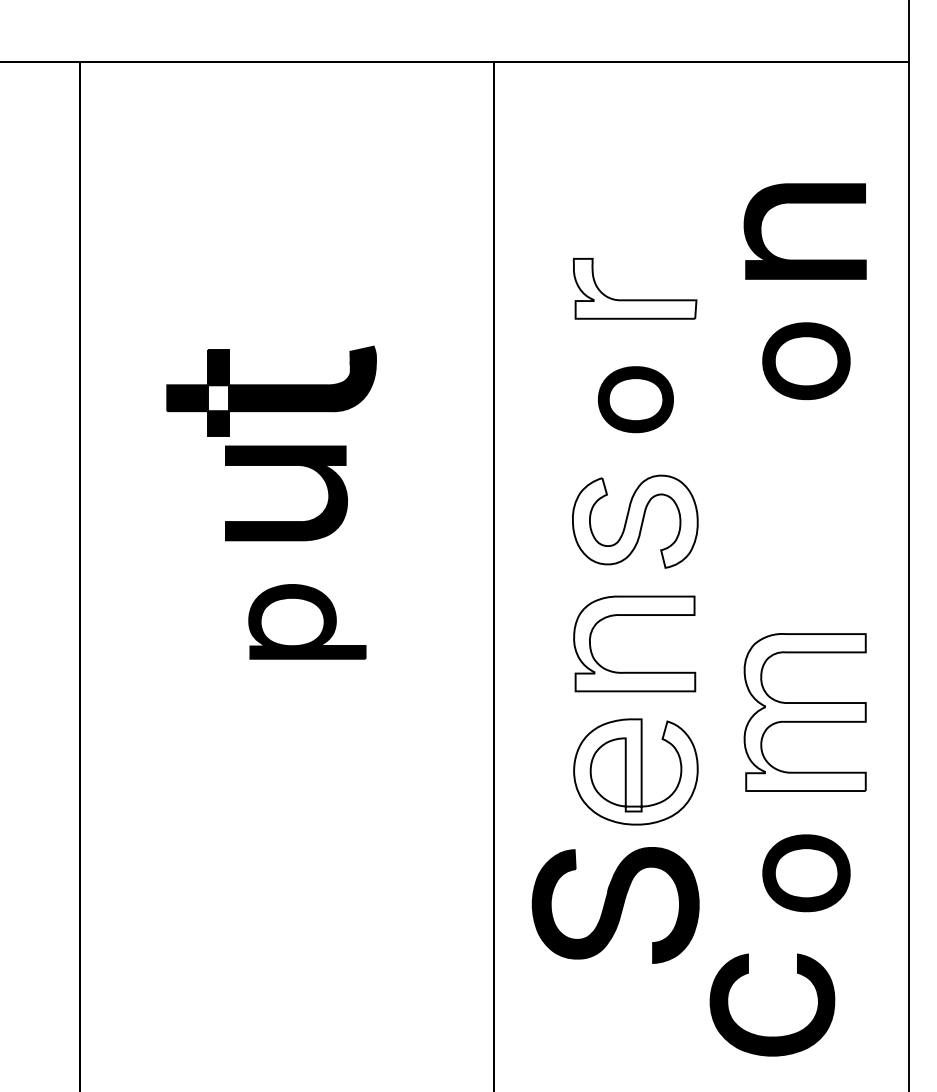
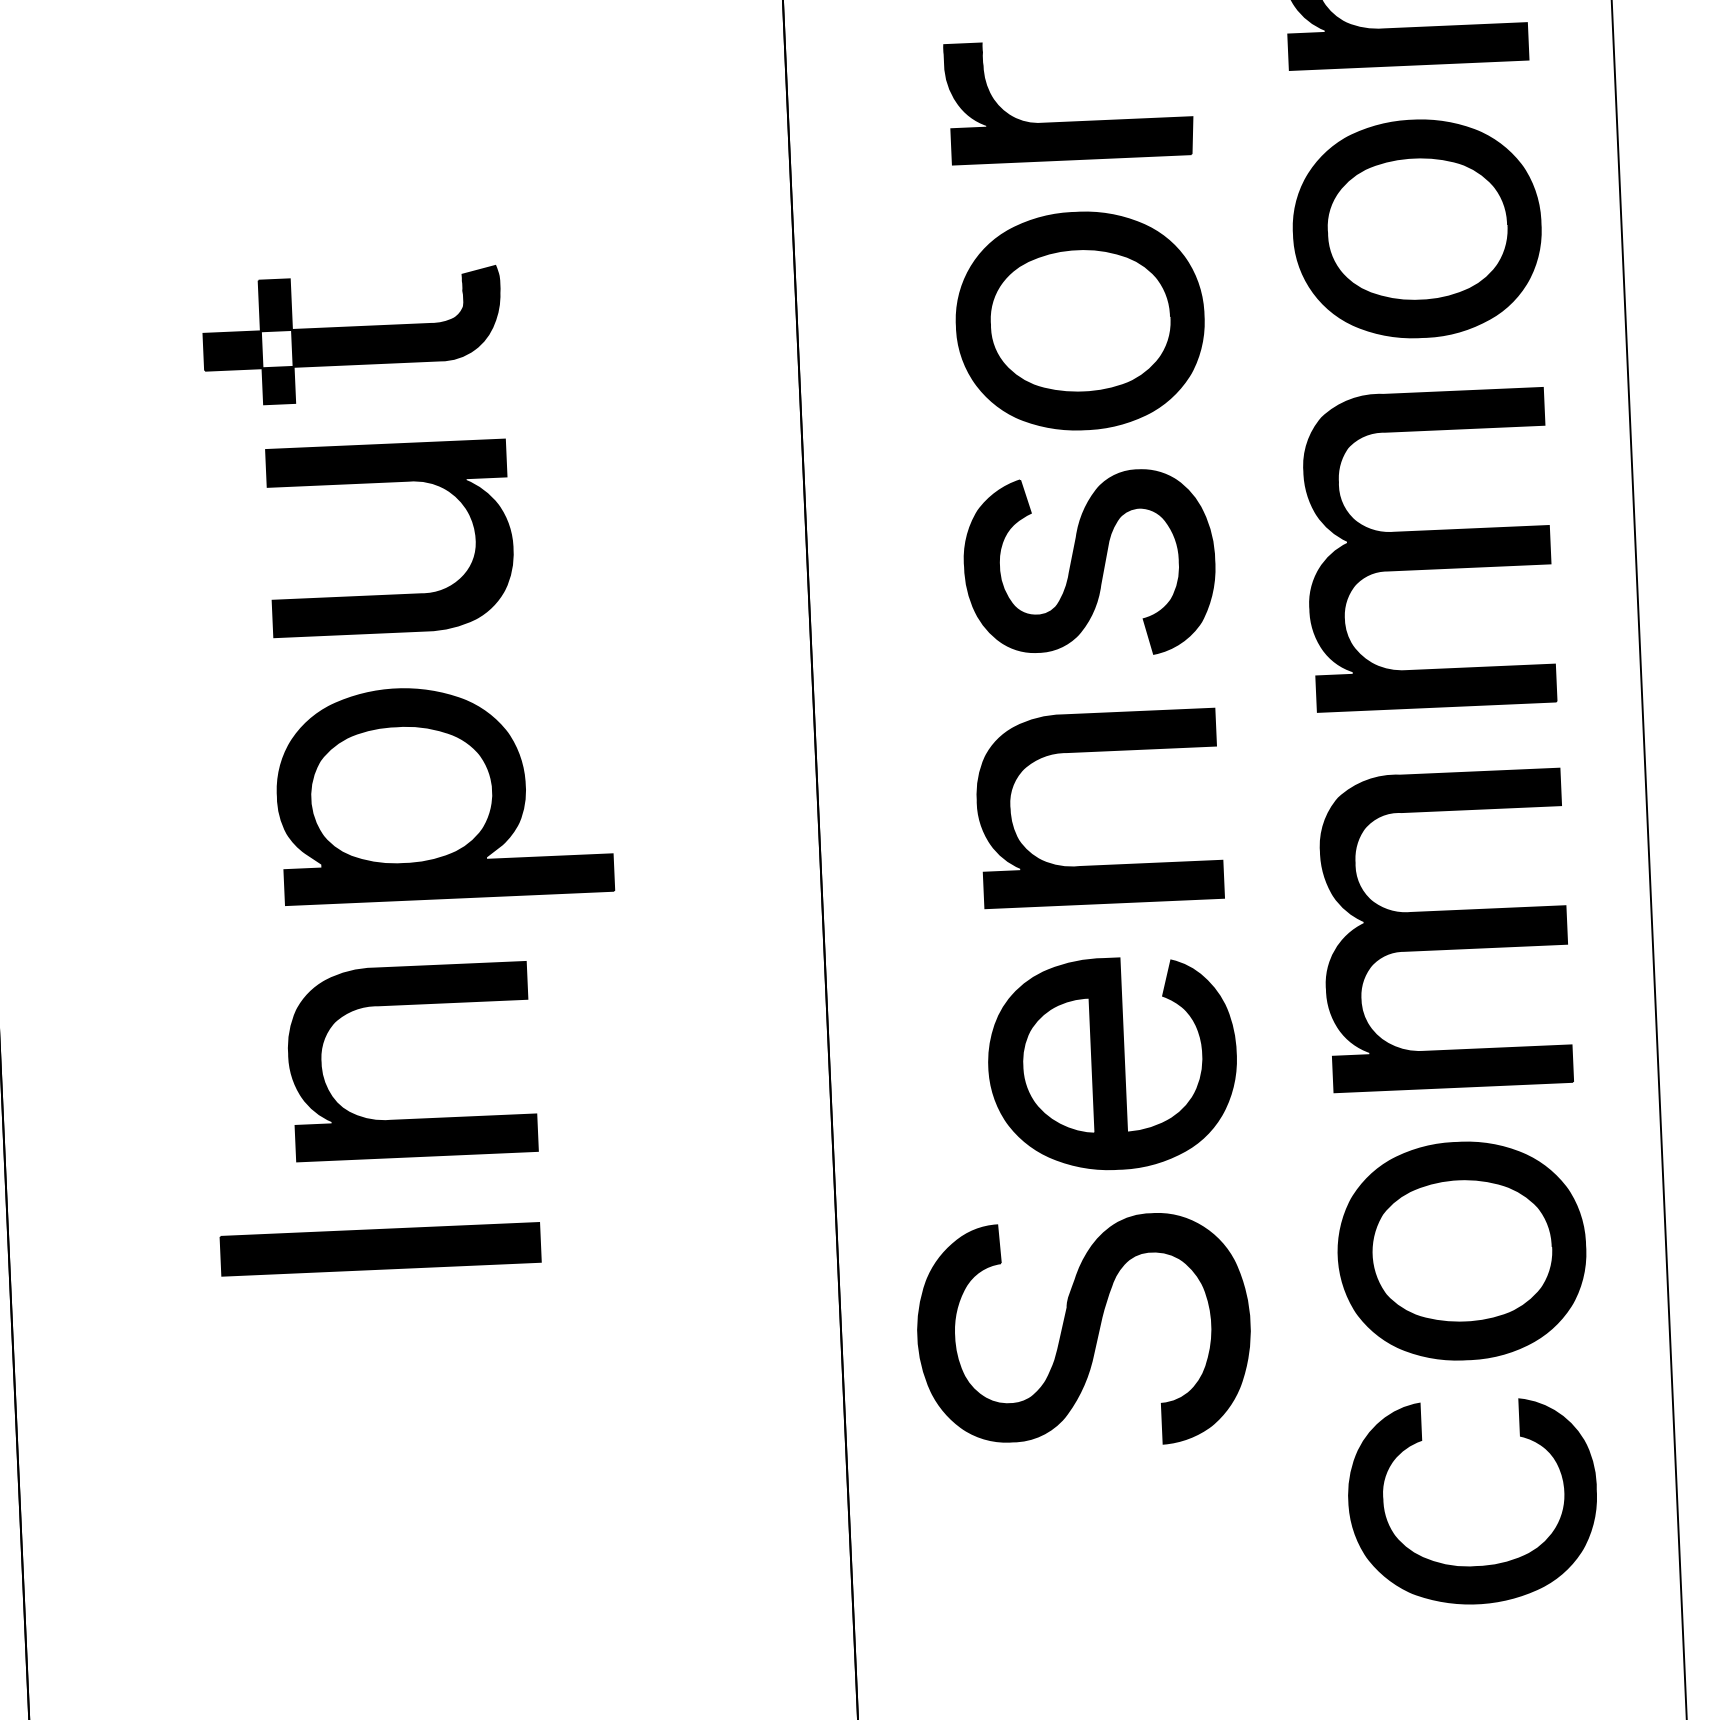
fill: (634, 288) -> (1067, 98), added
part: (806, 361) -> (1417, 229), size x1.43
part: (271, 391) -> (352, 336), size x0.71
part: (635, 399) -> (1079, 320), size x1.67
fill: (634, 521) -> (1088, 564), added
part: (804, 521) -> (1427, 549), added
part: (307, 621) -> (444, 792), size x1.43
fill: (634, 643) -> (1098, 807), added
fill: (804, 712) -> (1443, 930), added
part: (285, 727) -> (409, 1005), added
fill: (635, 771) -> (1111, 1062), added
part: (265, 848) -> (379, 1248), added
part: (806, 873) -> (1462, 1251), size x1.43
part: (772, 1036) -> (1475, 1565), moved

